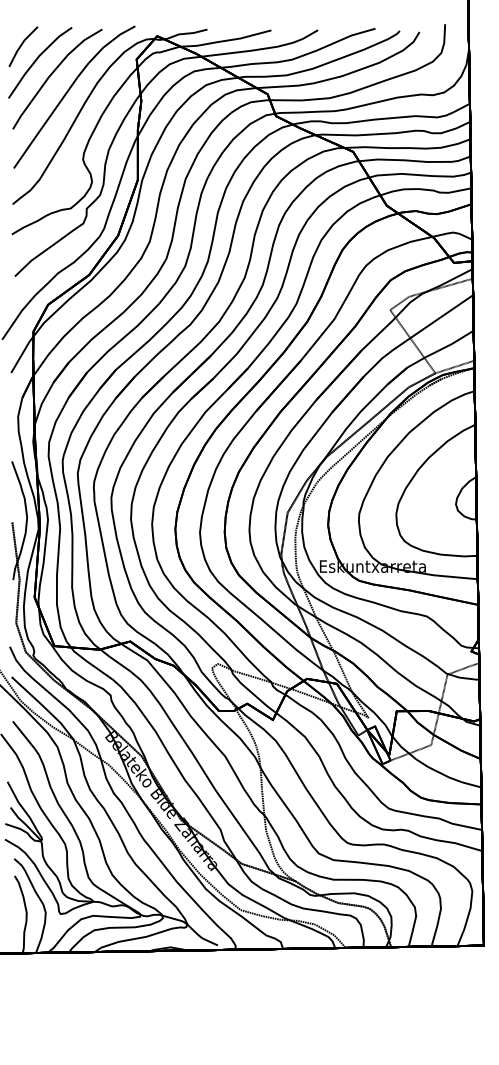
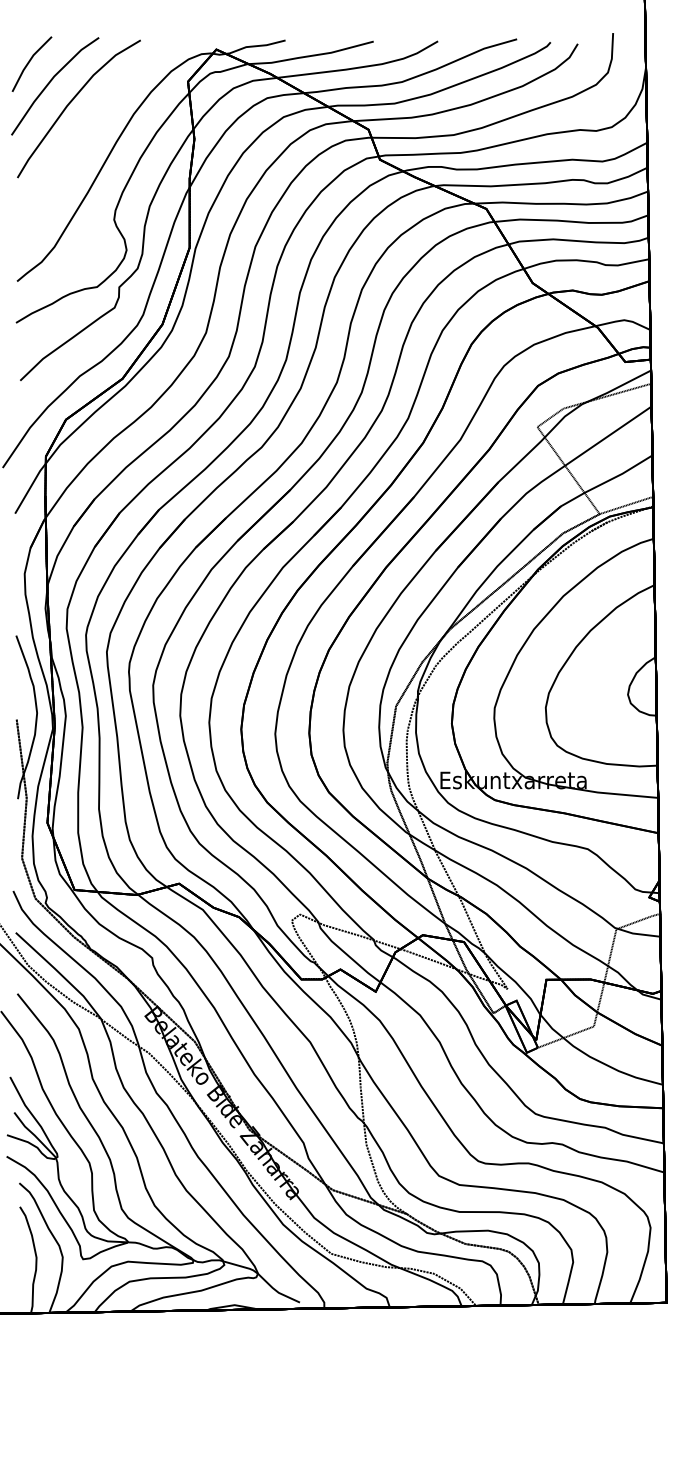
part: (67, 93) -> (92, 128), removed

